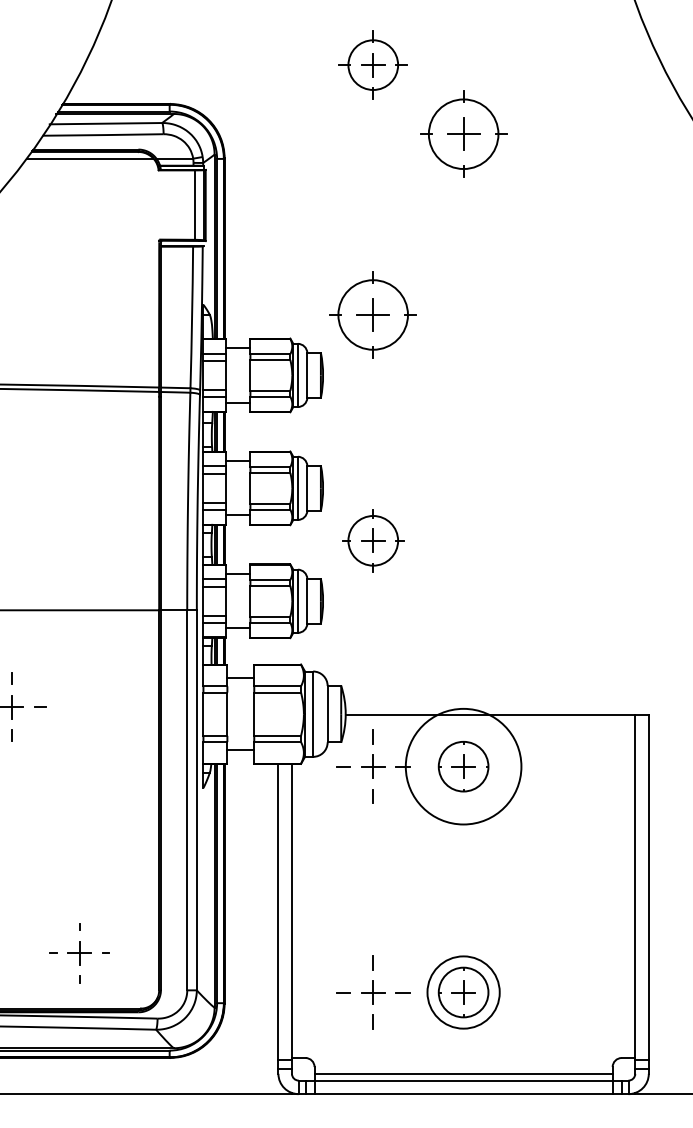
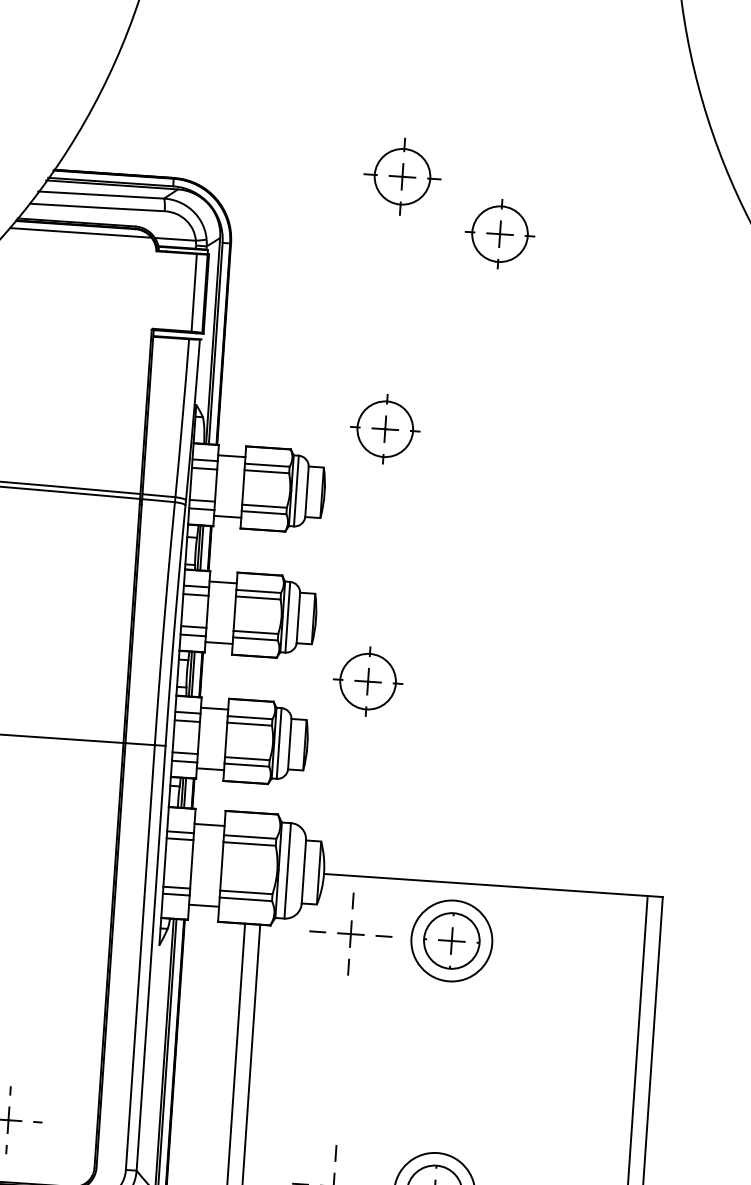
part: (372, 64) -> (401, 176), moved
part: (463, 134) -> (499, 234), size x0.71
part: (373, 314) -> (385, 428), size x0.71
circle: (463, 766) -> (451, 940), size x0.62

